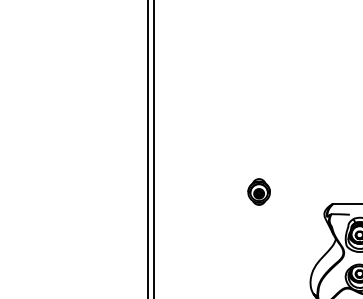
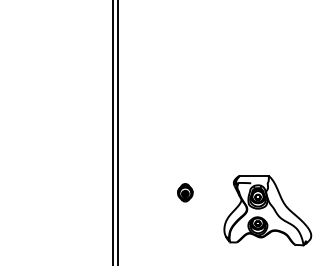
part: (259, 191) -> (185, 192), moved

